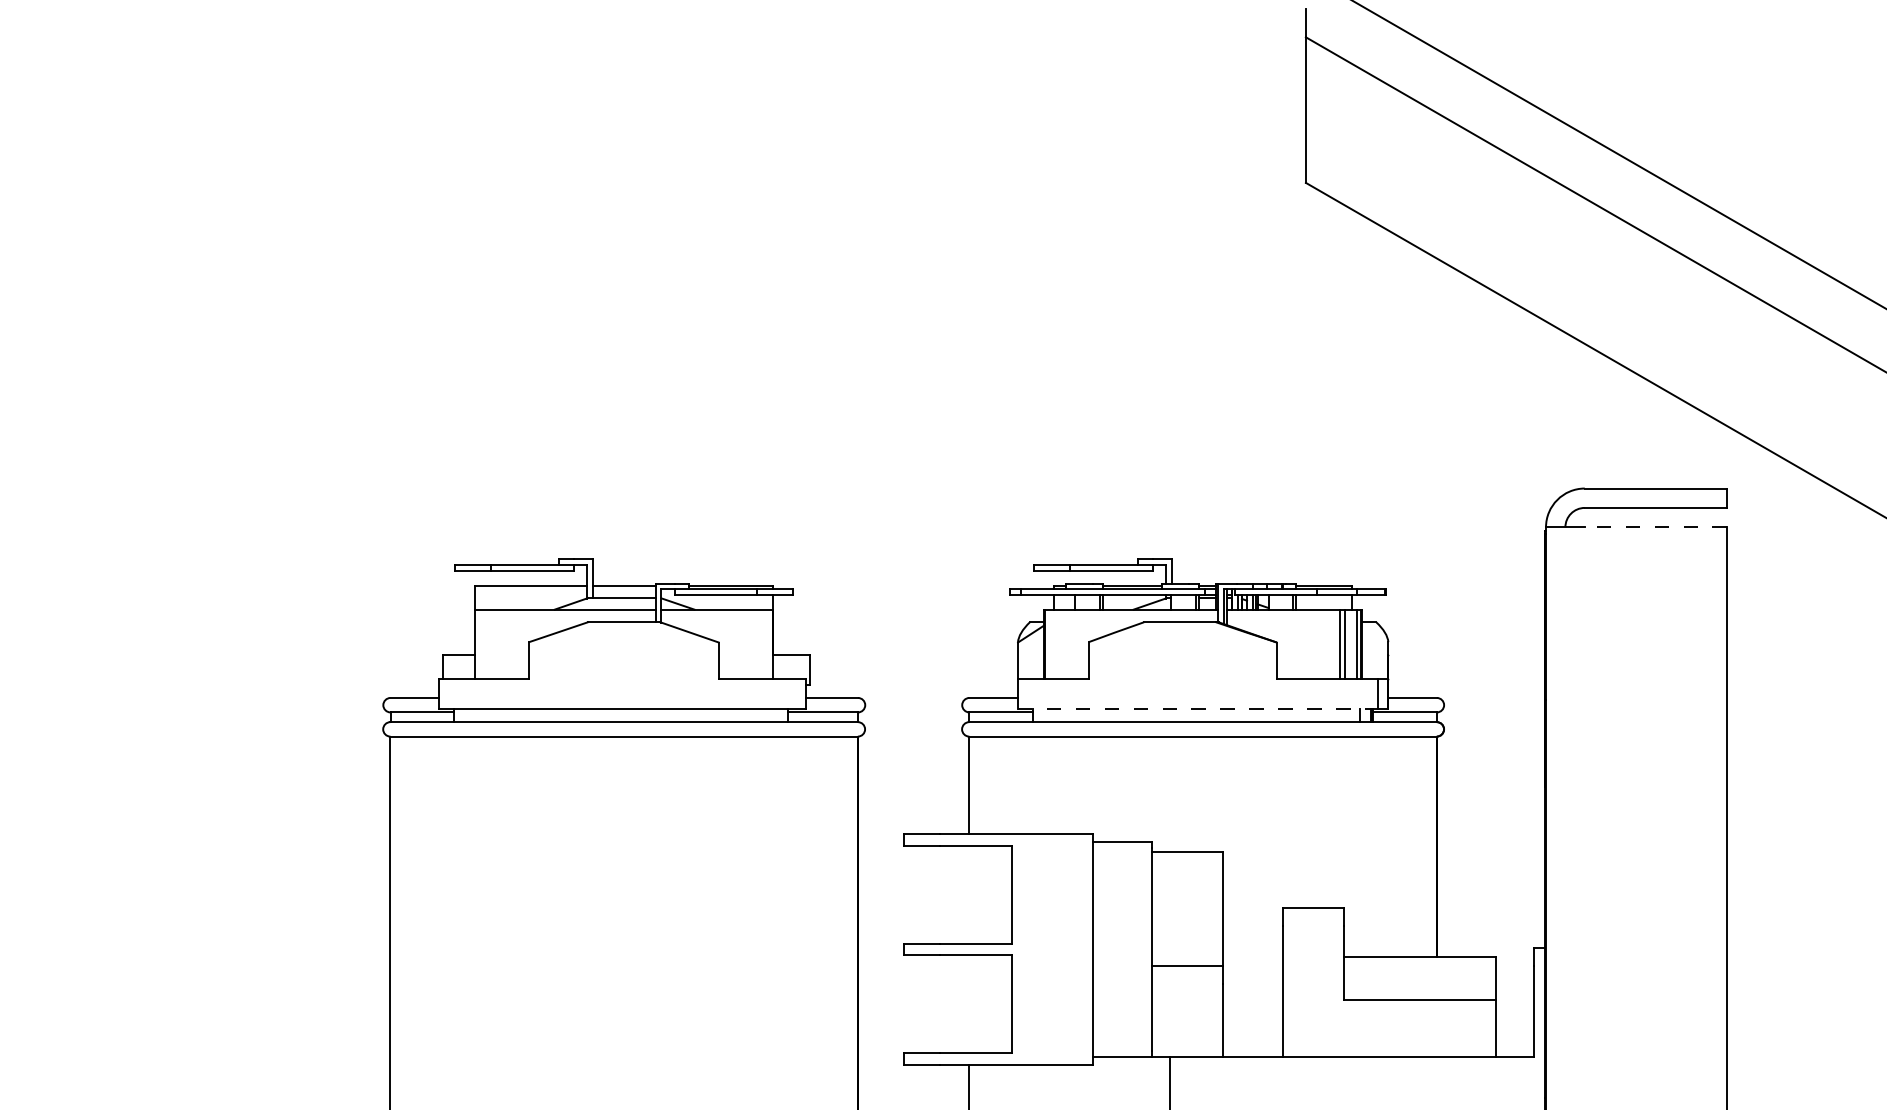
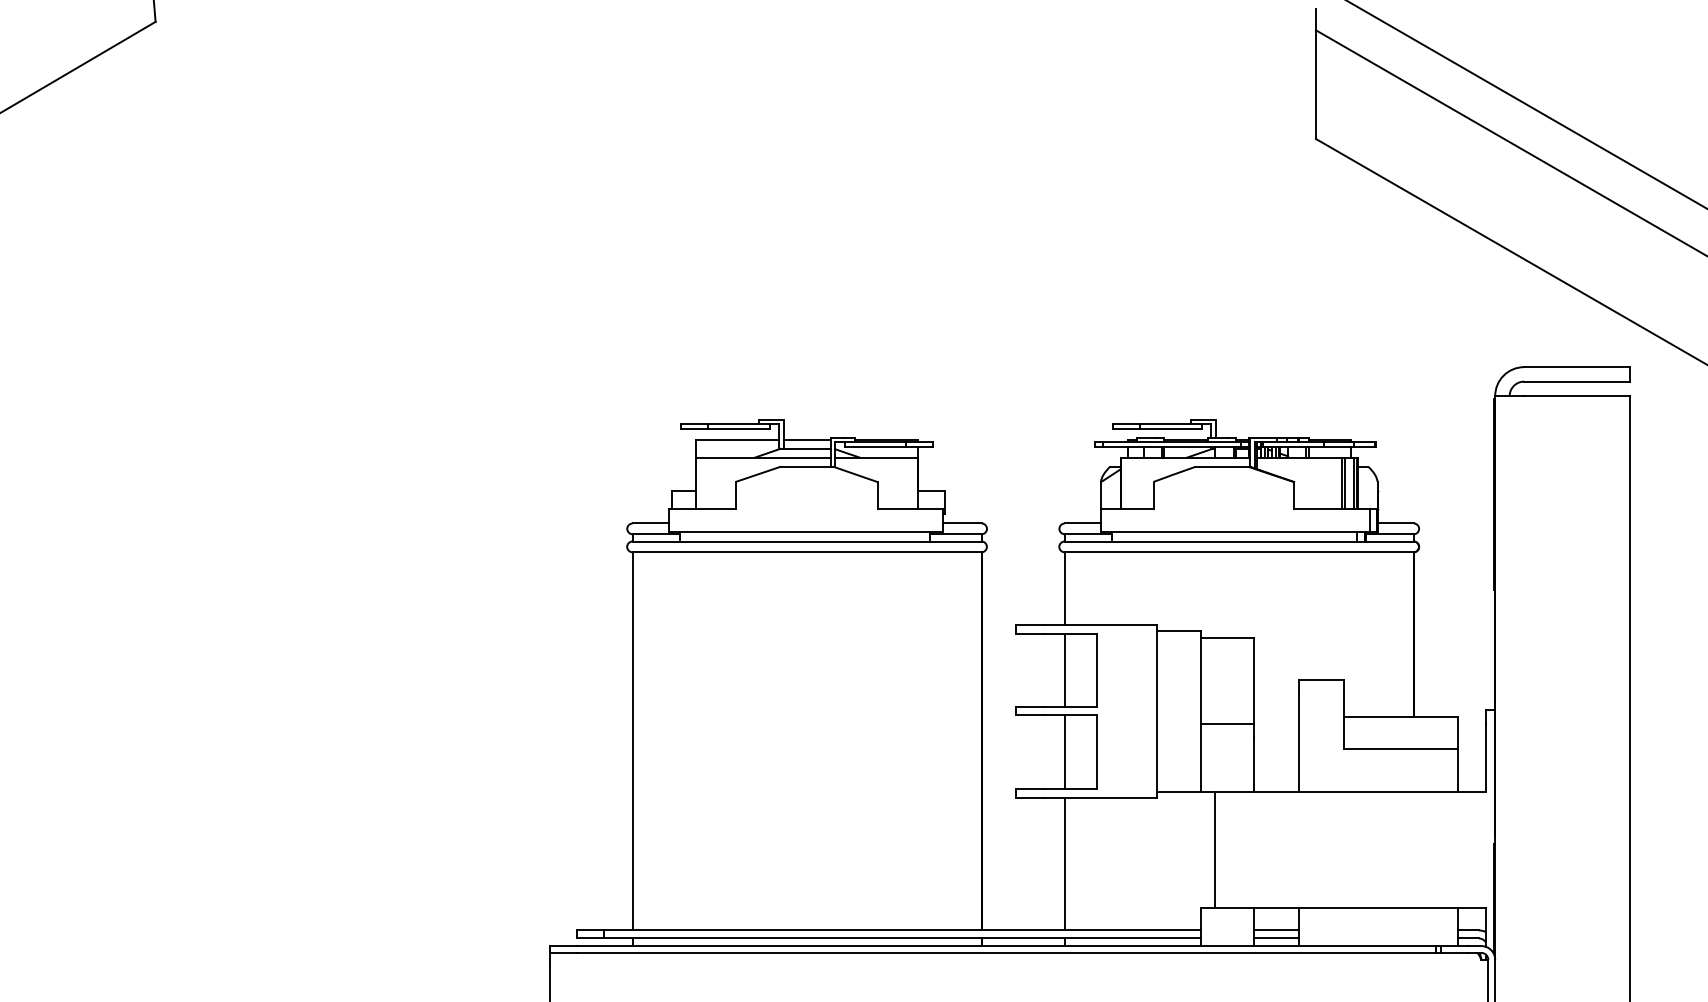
line: (1654, 527) -> (1576, 396), dashed -> solid
line: (1198, 708) -> (1235, 531), dashed -> solid
line: (969, 894) -> (1064, 670), added
line: (969, 1003) -> (1064, 751), added

